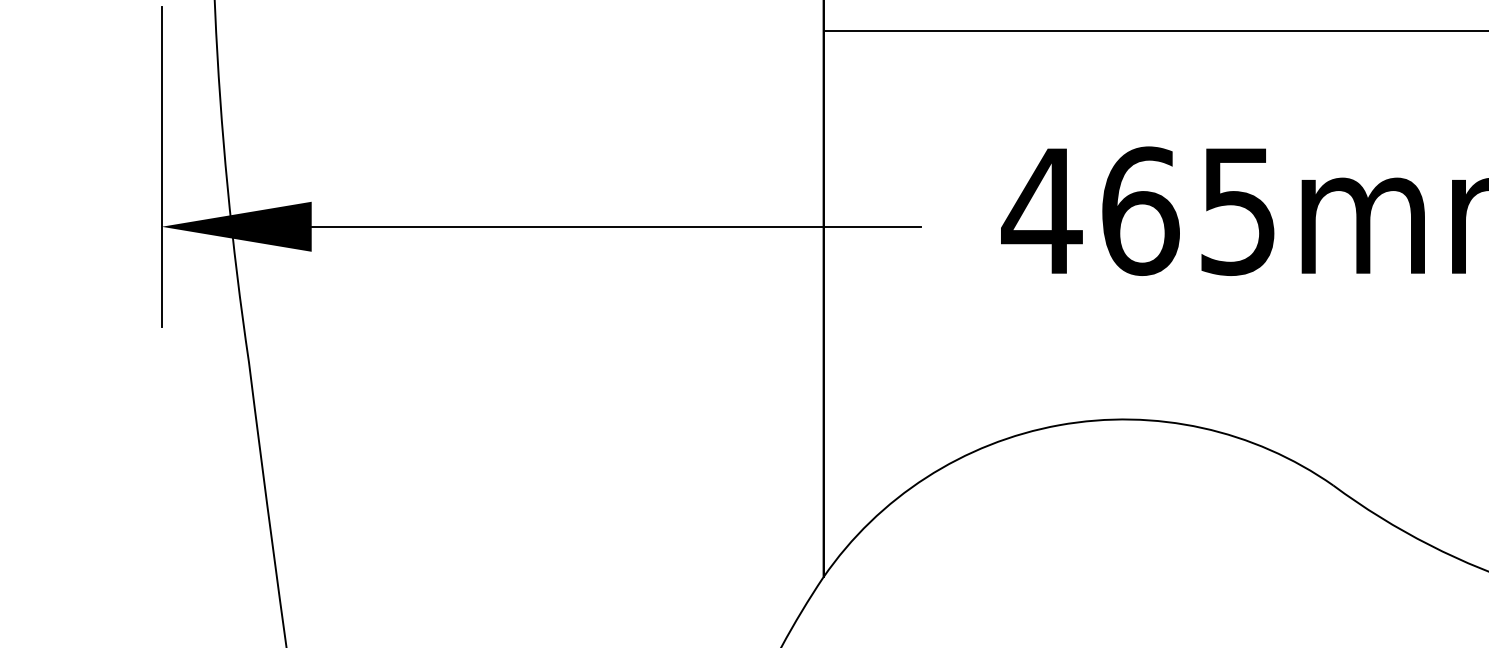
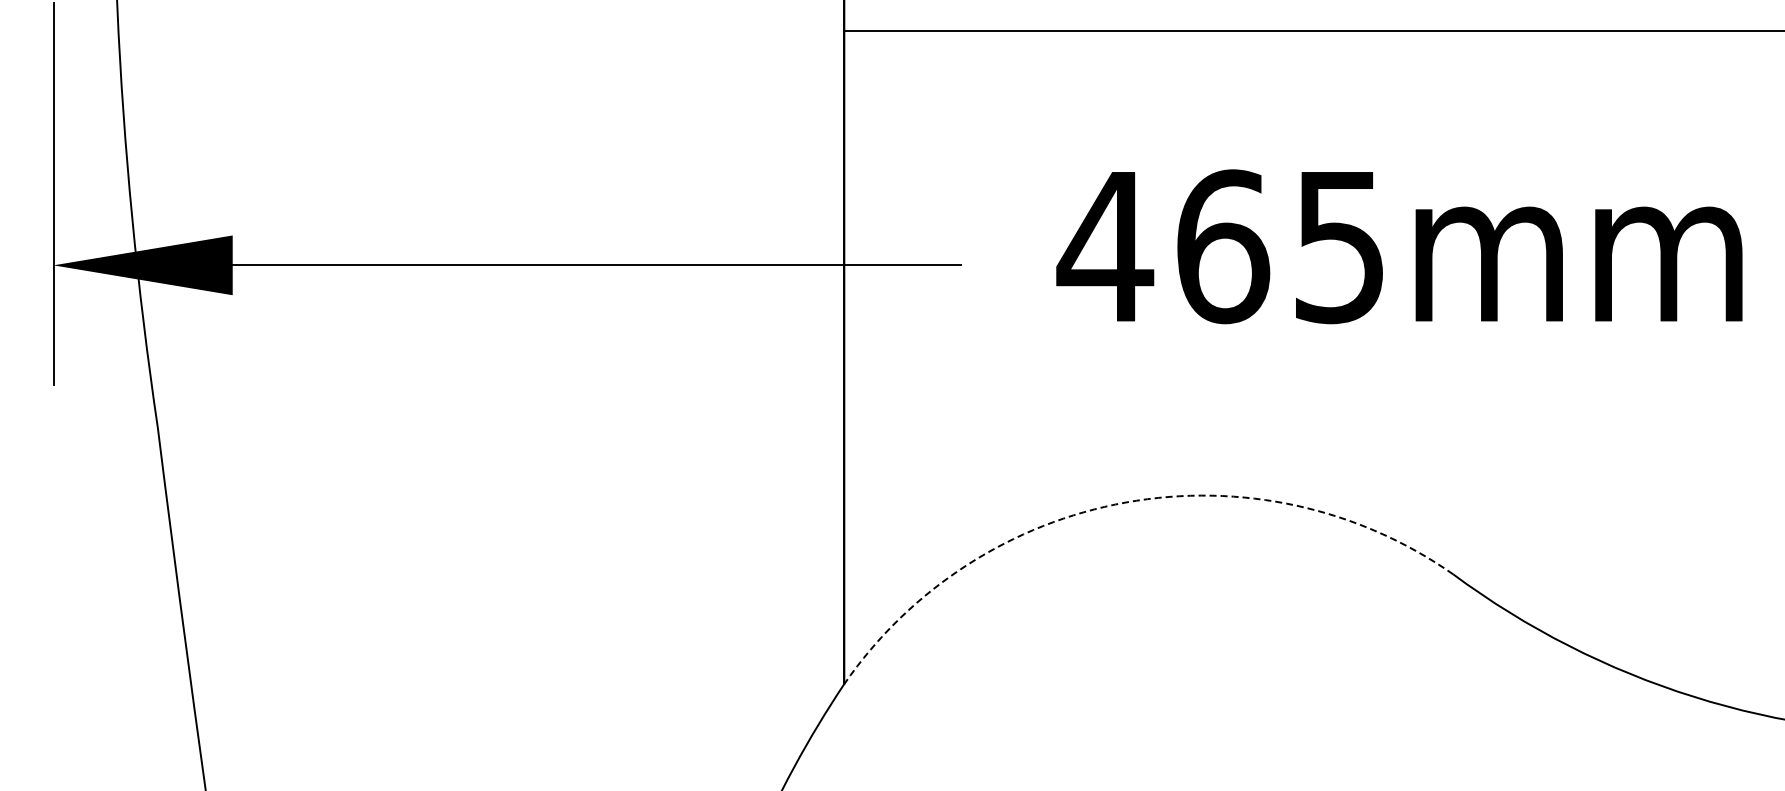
arc: (1059, 425) -> (1126, 502), solid -> dashed

